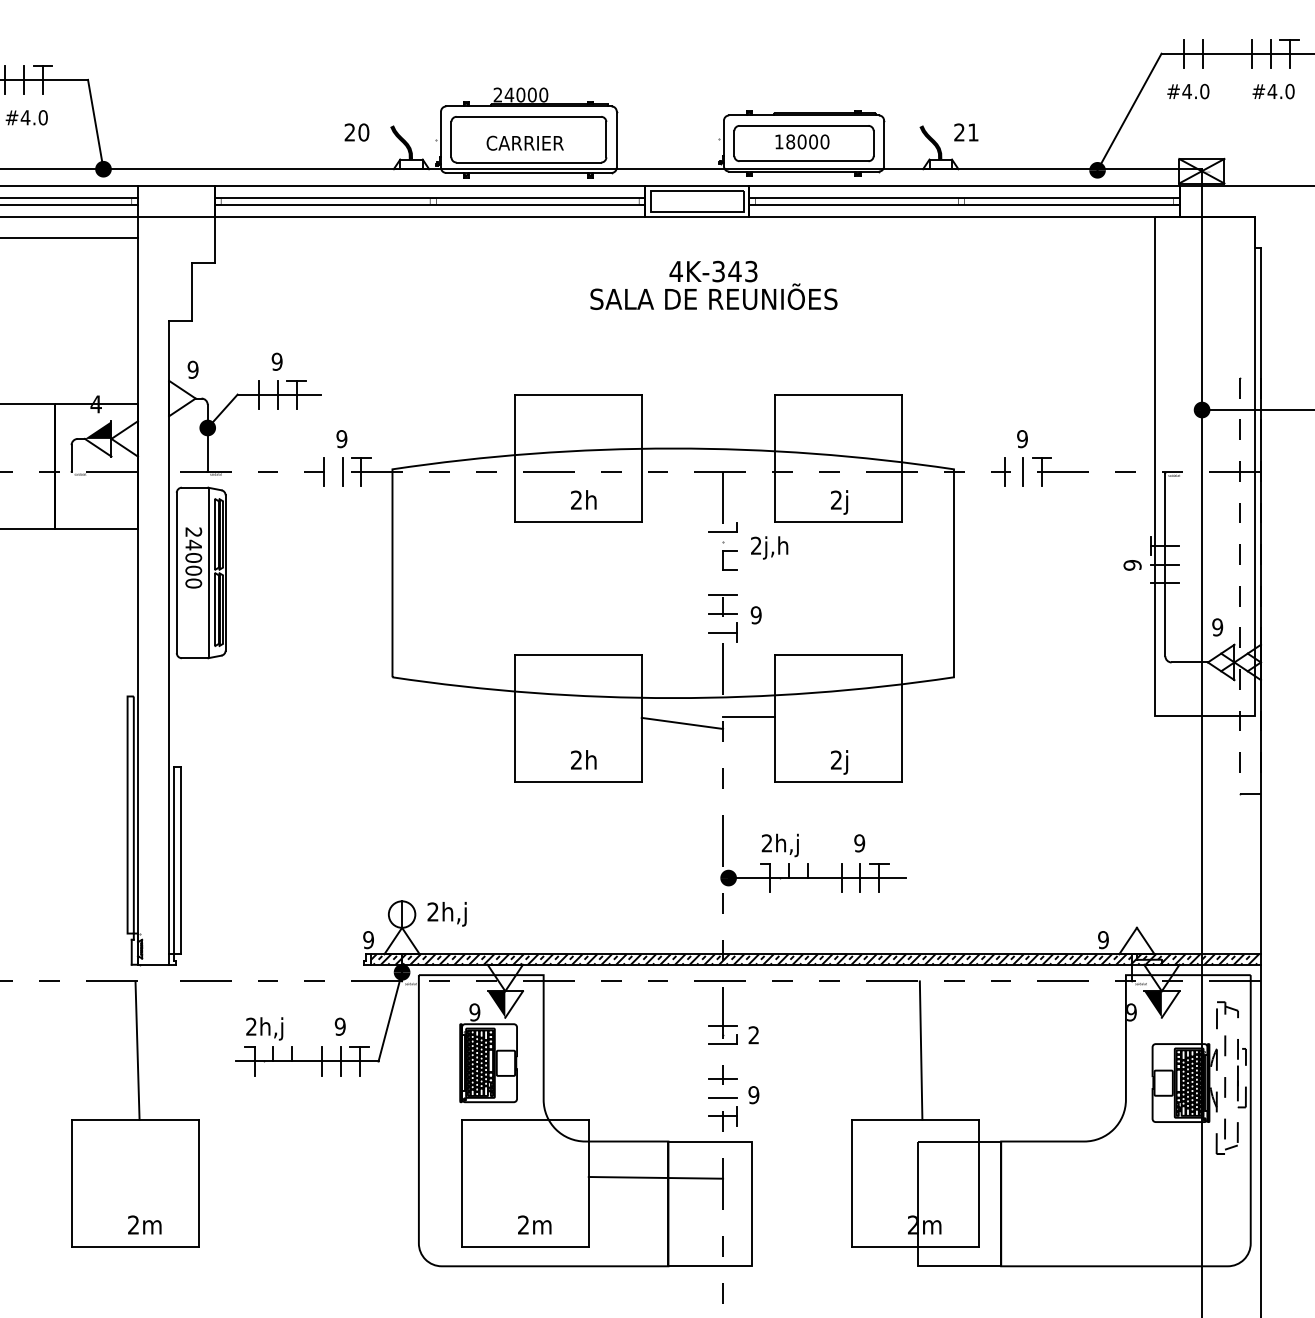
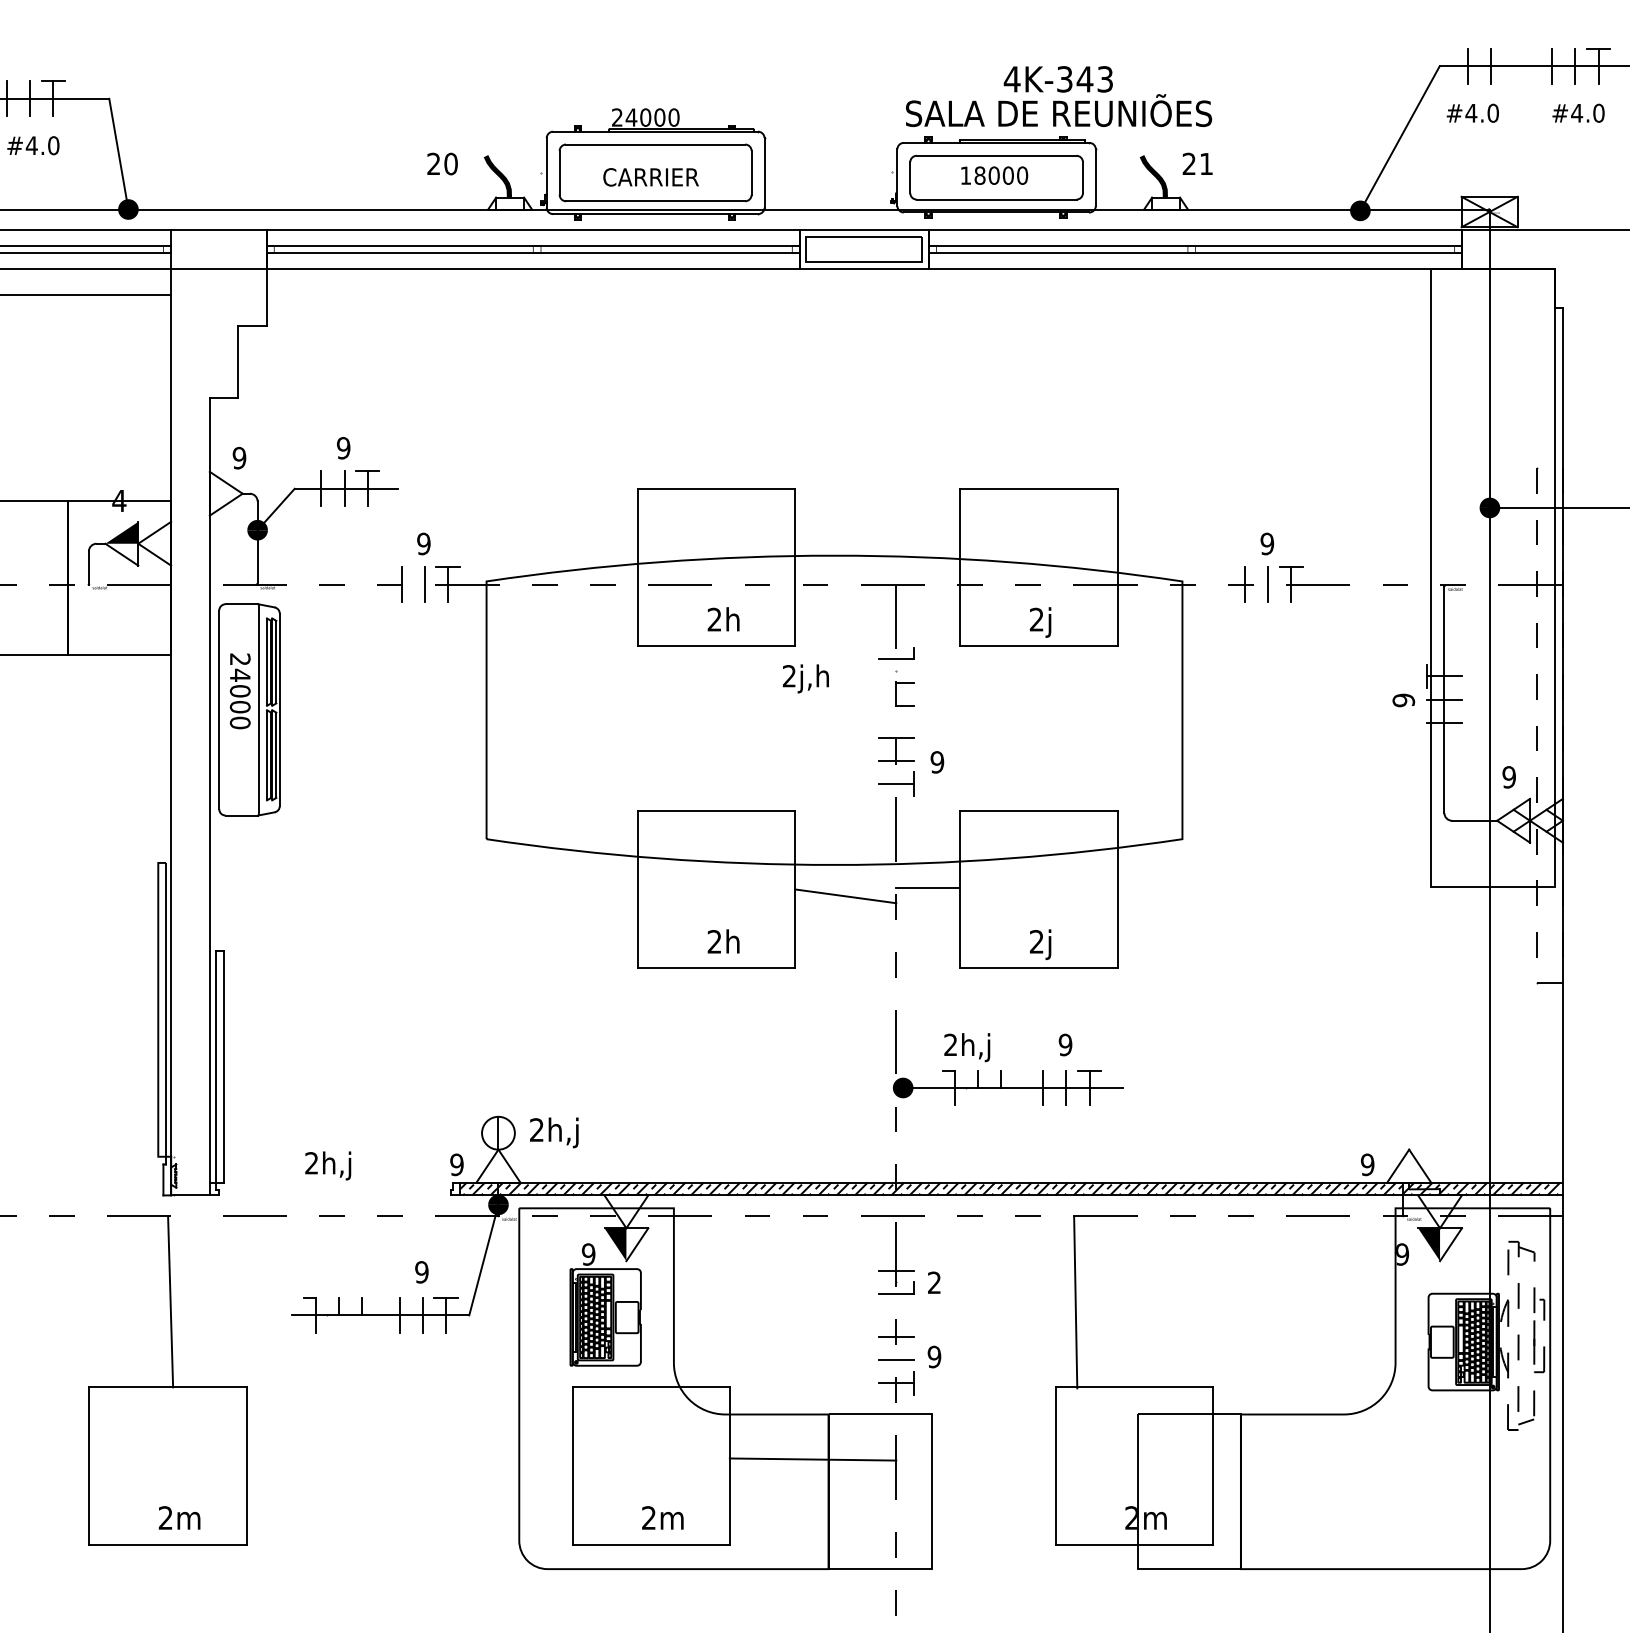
text: (714, 285) -> (1059, 96), moved
text: (769, 547) -> (805, 678), moved
text: (264, 1028) -> (328, 1165), moved
line: (920, 1050) -> (1075, 1302), moved

